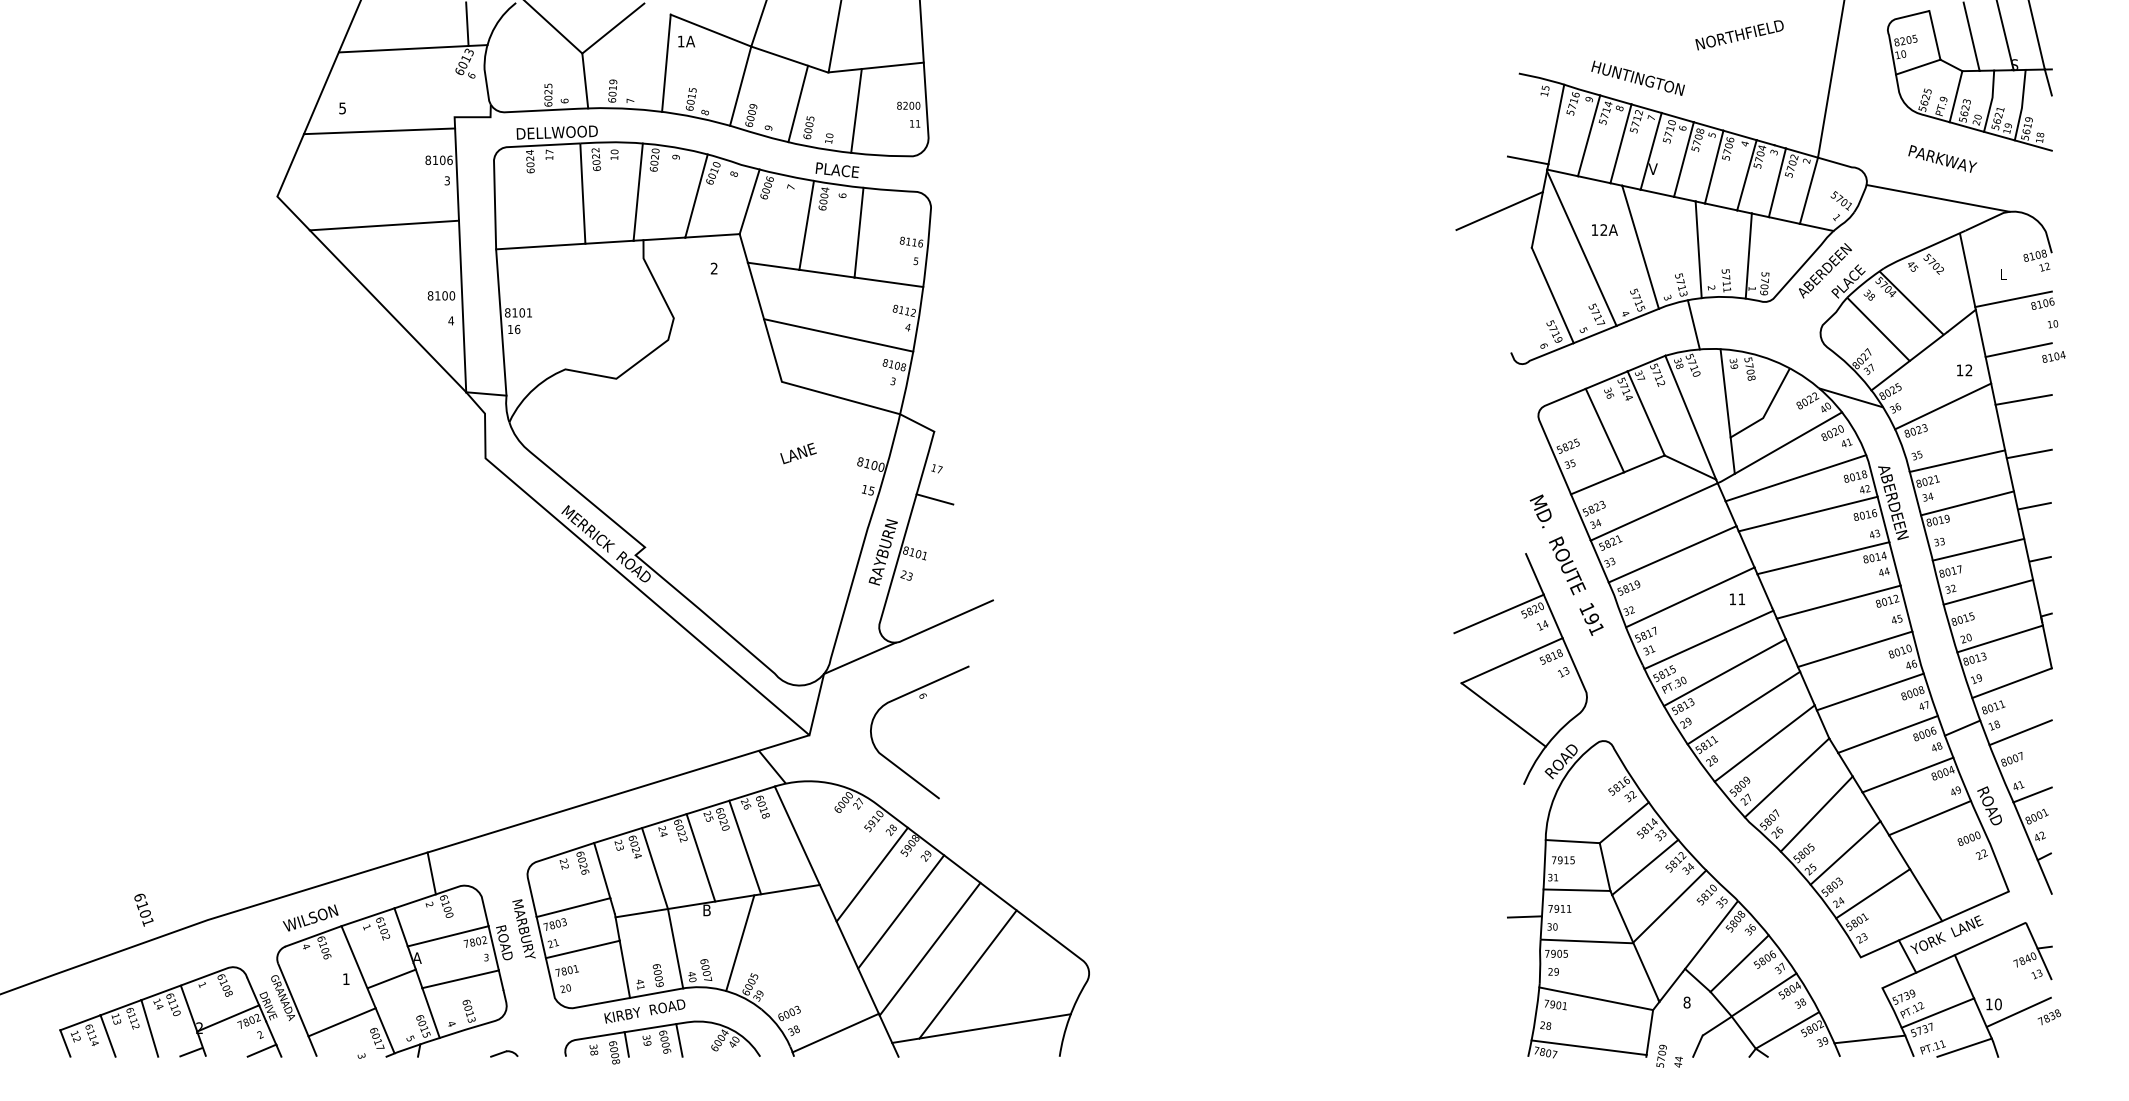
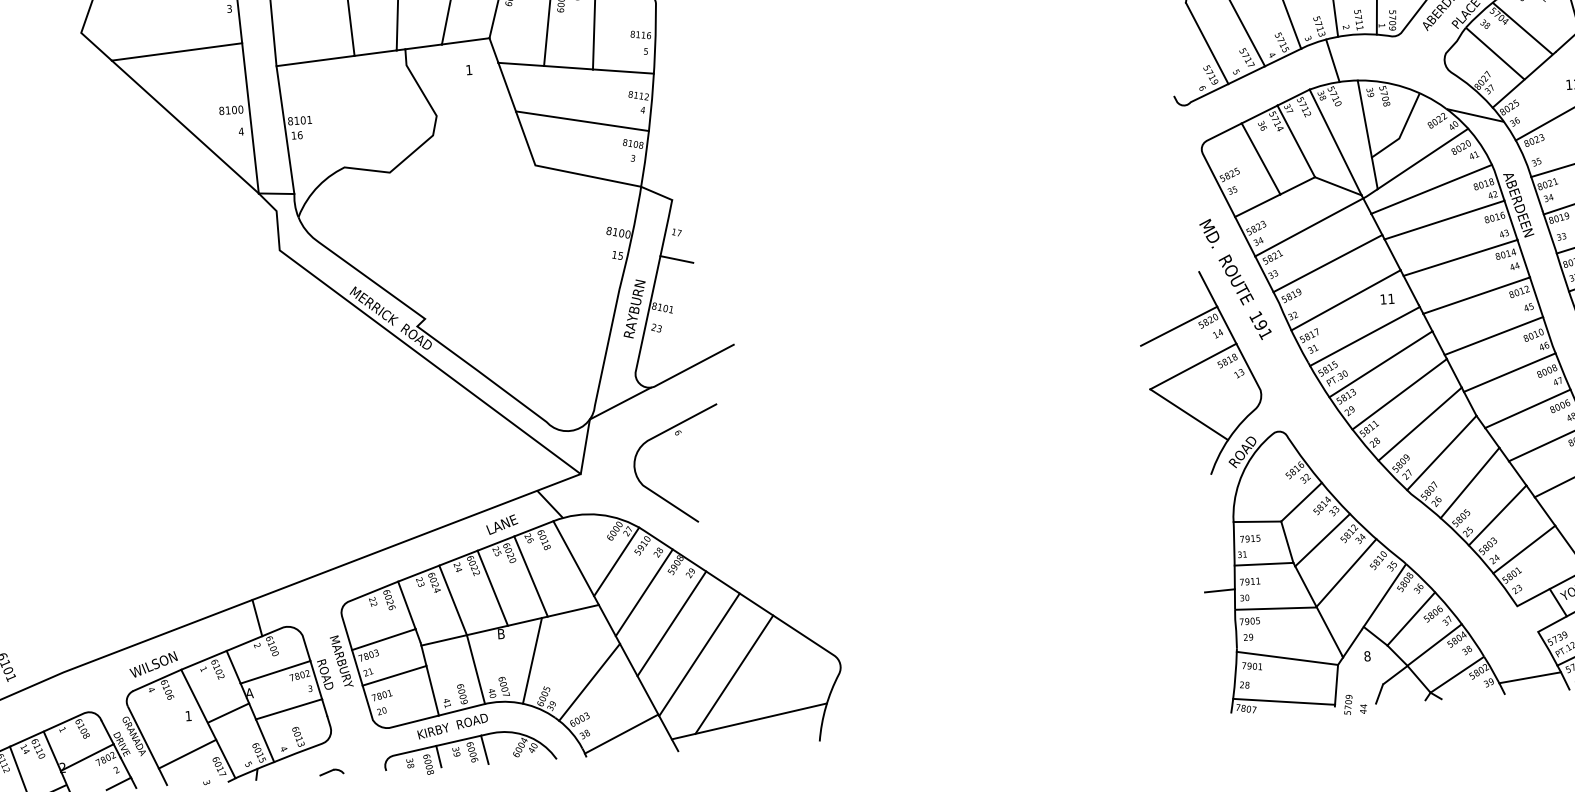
text: (713, 268) -> (468, 69), 2 -> 1
text: (798, 453) -> (502, 524), moved
line: (843, 837) -> (616, 561), added
line: (802, 971) -> (588, 681), added

